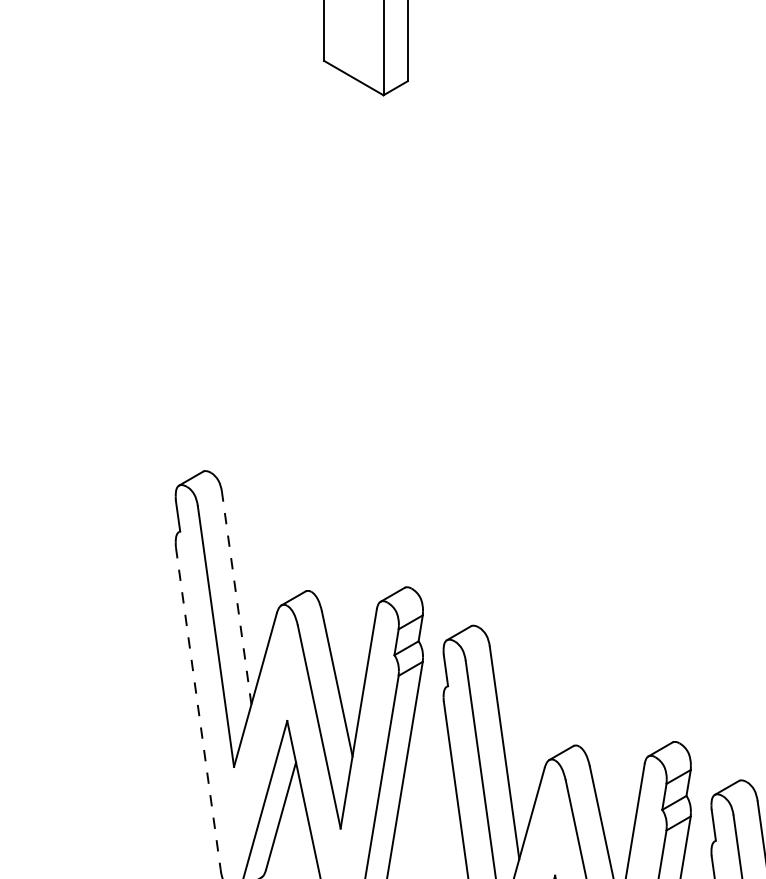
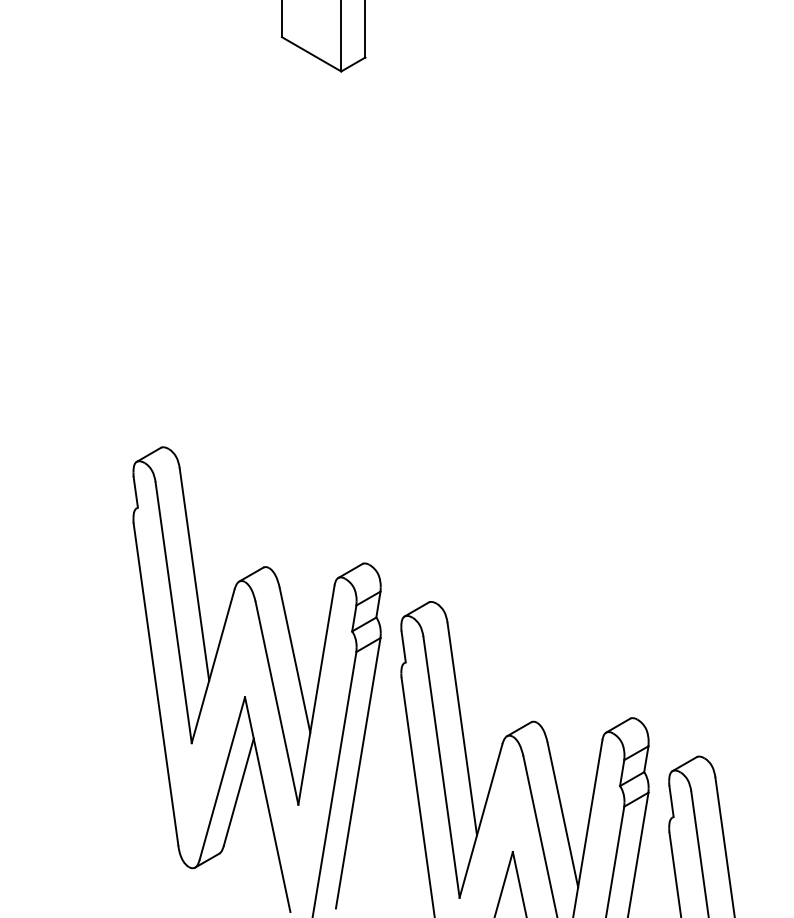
line: (236, 598) -> (194, 574), dashed -> solid
line: (197, 708) -> (155, 684), dashed -> solid

